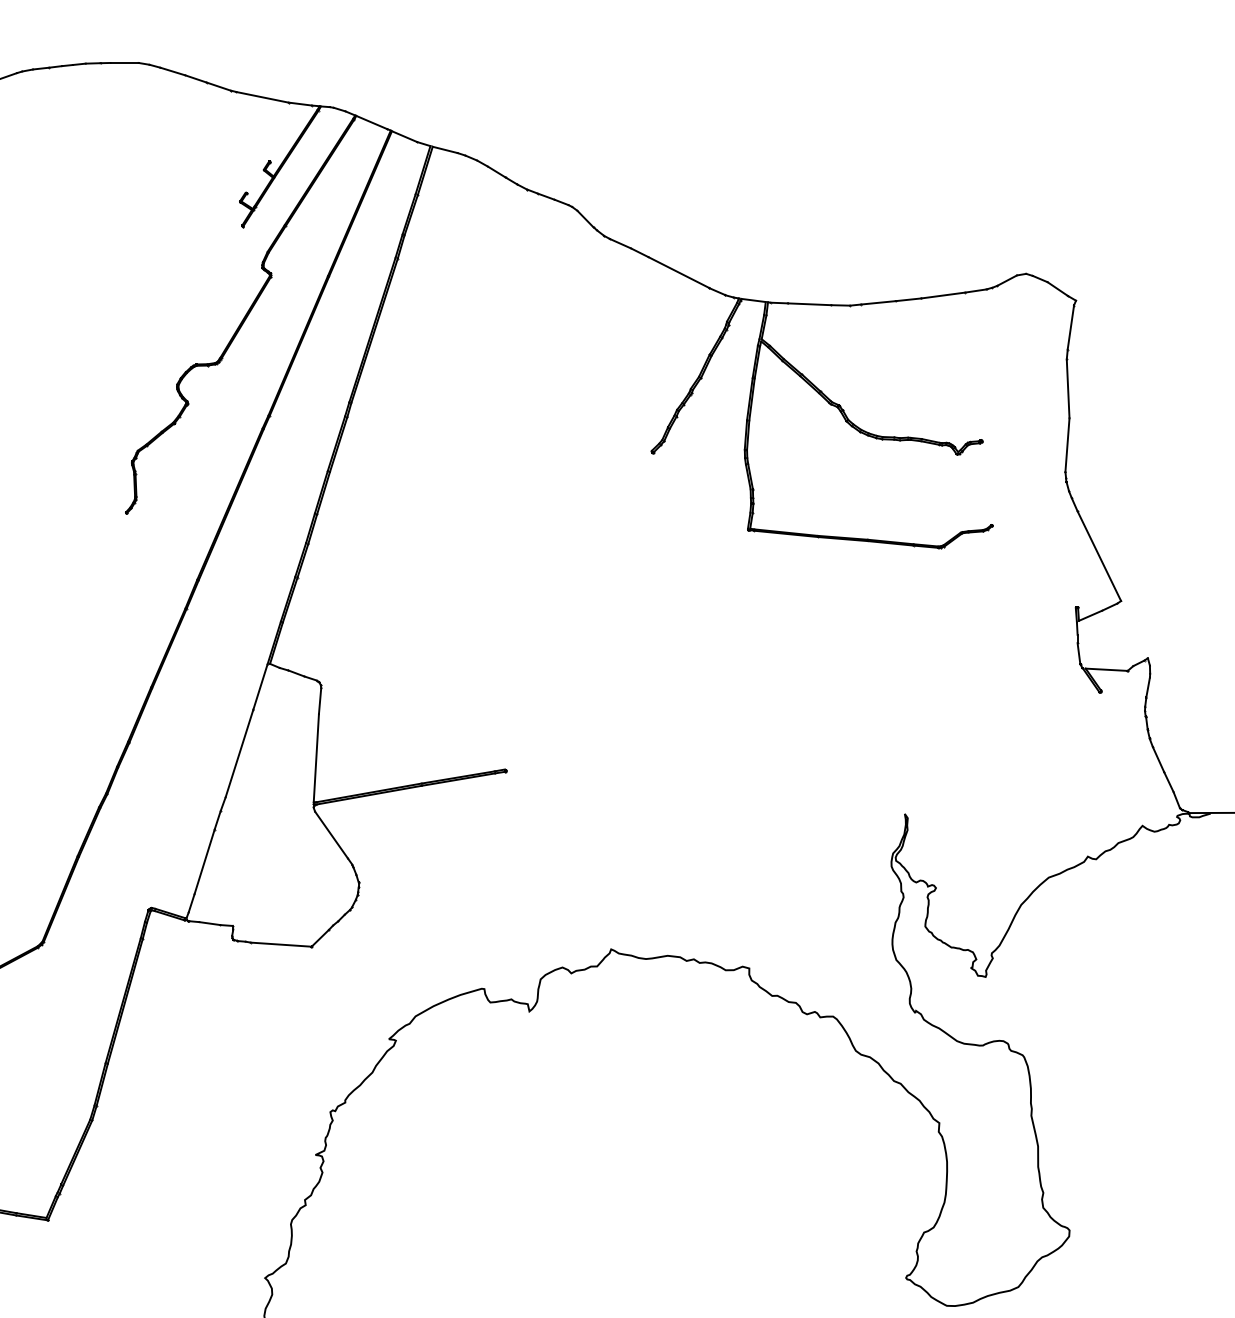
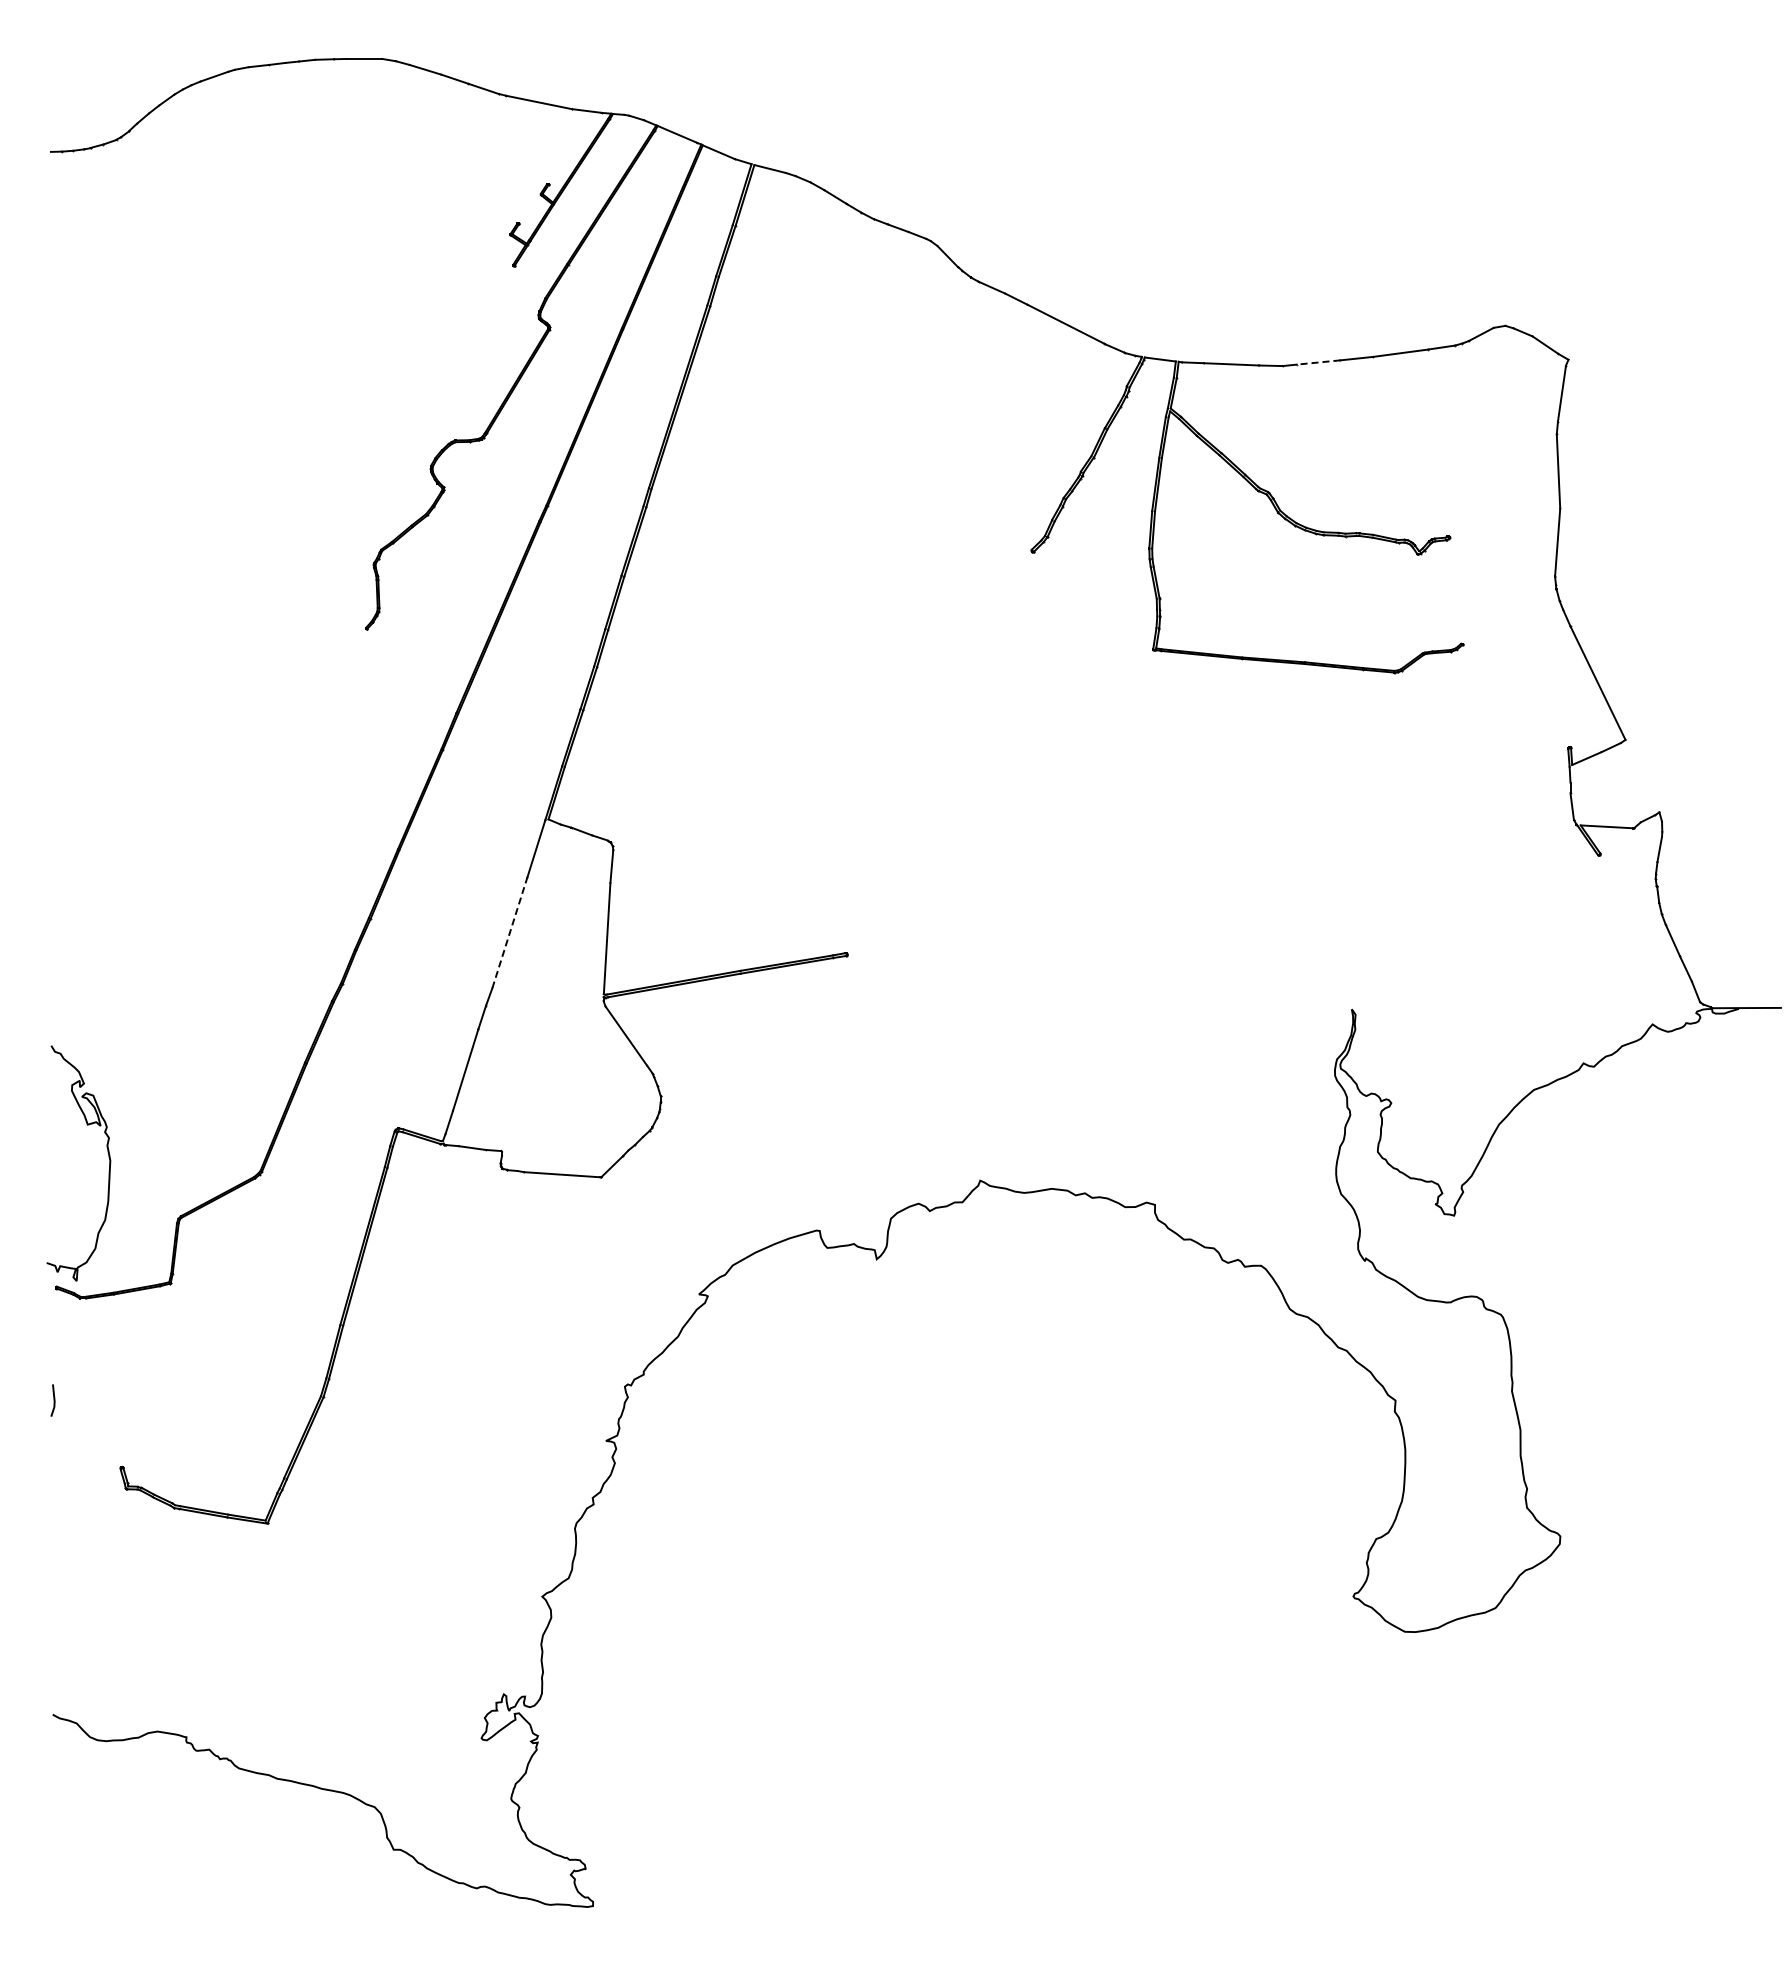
line: (878, 302) -> (1318, 362), solid -> dashed
line: (240, 753) -> (510, 932), solid -> dashed

